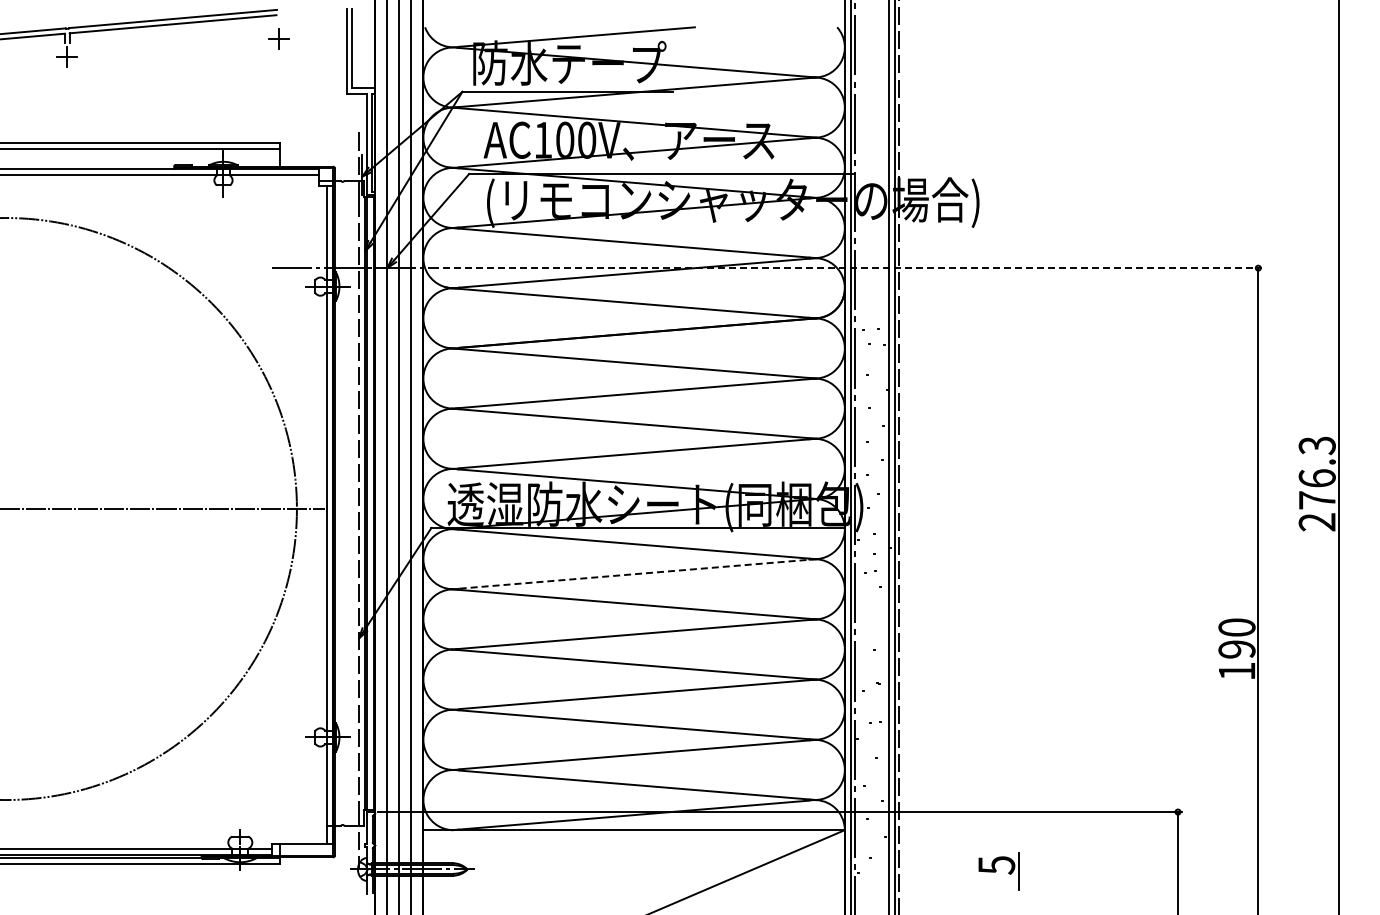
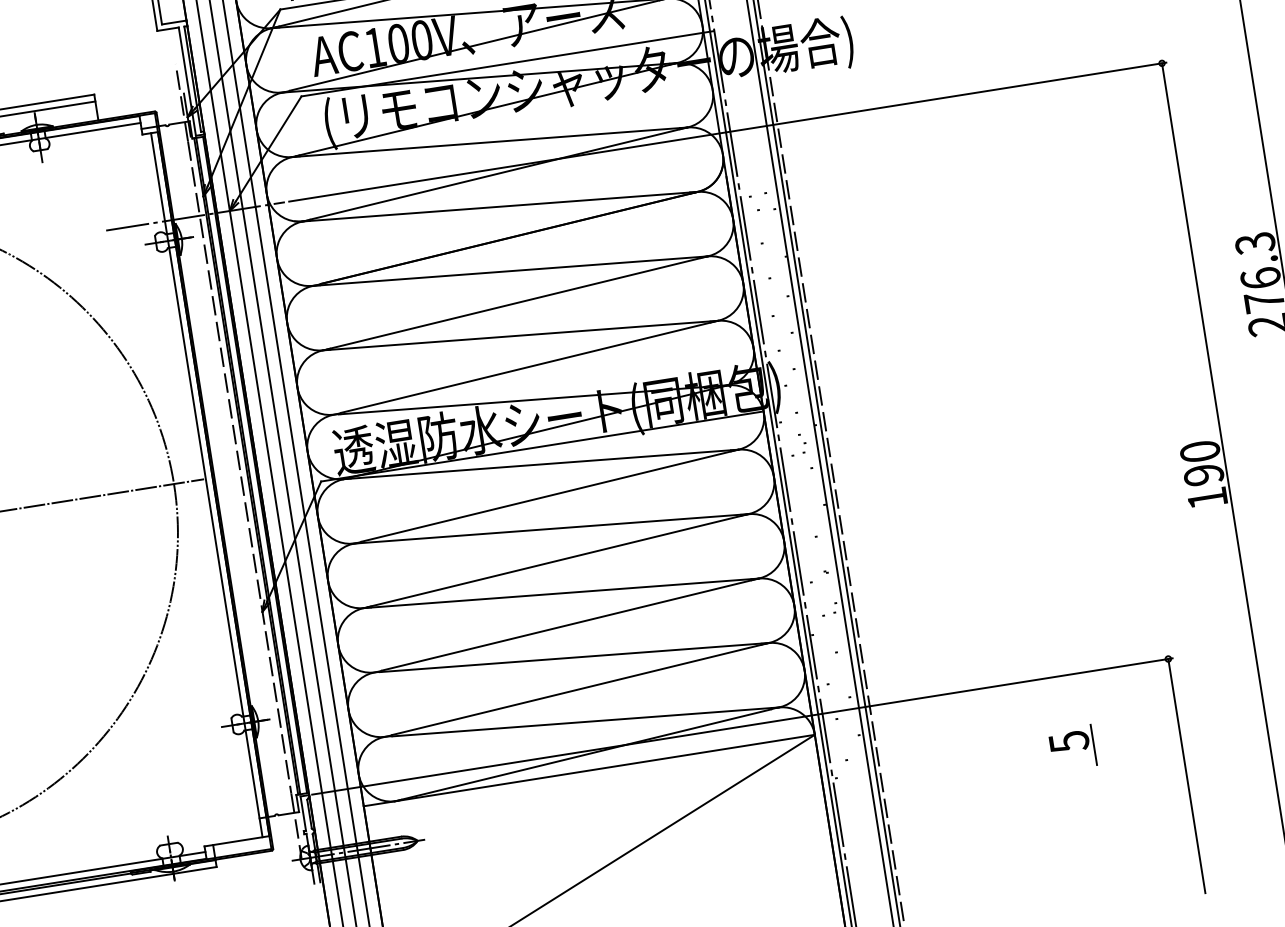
line: (852, 268) -> (727, 132), dashed -> solid
line: (638, 573) -> (550, 495), dashed -> solid
part: (998, 871) -> (1072, 748), moved

